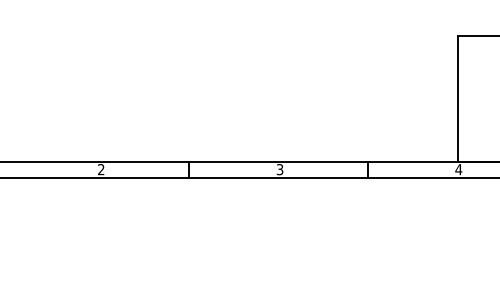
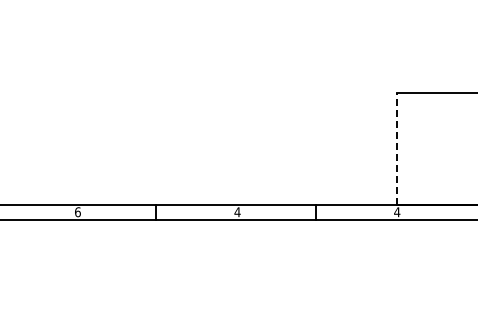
line: (458, 99) -> (396, 149), solid -> dashed
text: (100, 169) -> (77, 212), 2 -> 6
text: (279, 169) -> (237, 212), 3 -> 4

